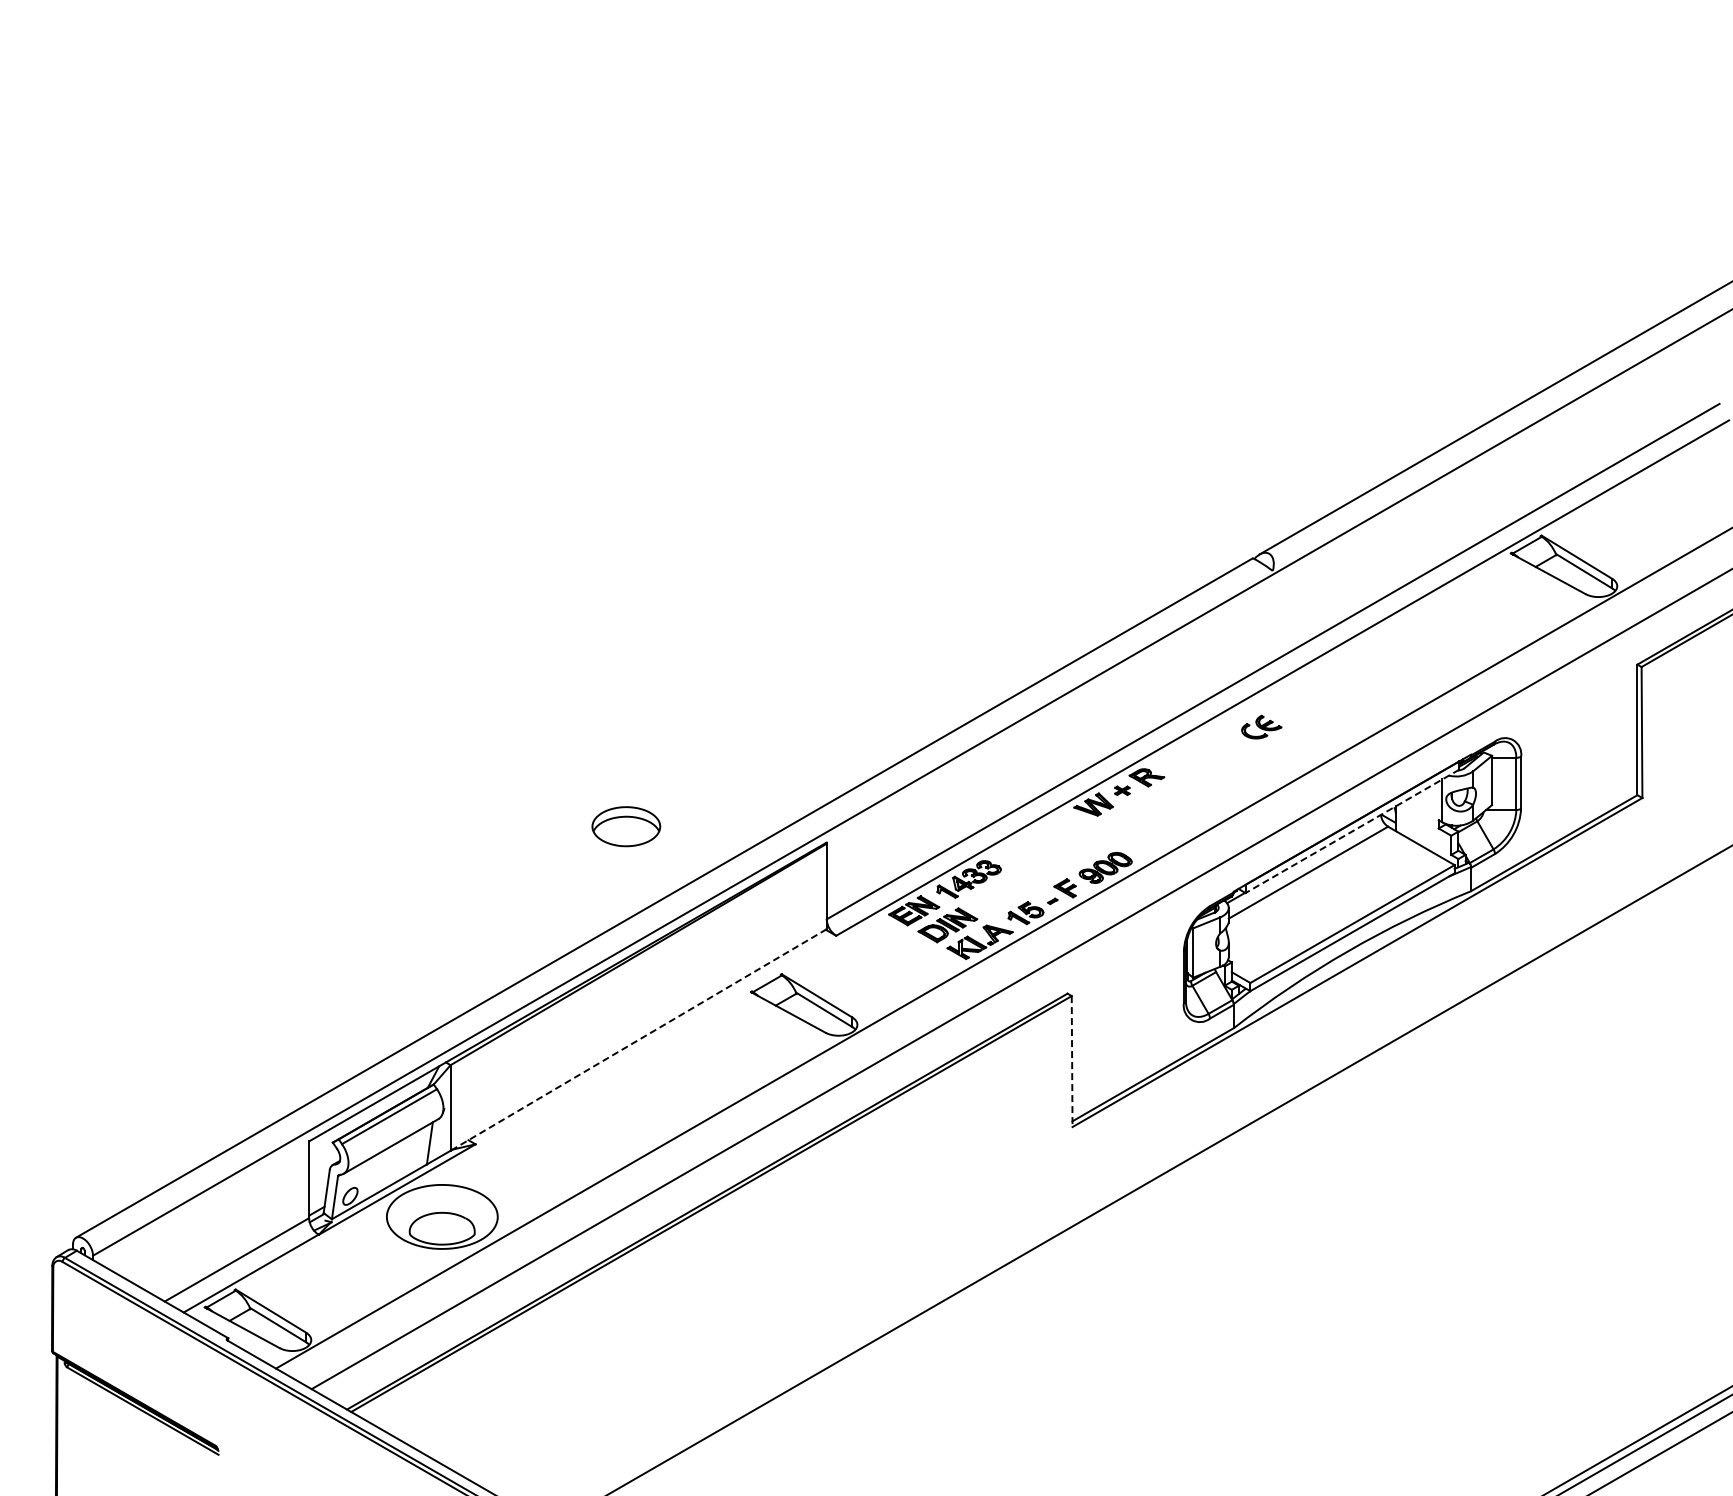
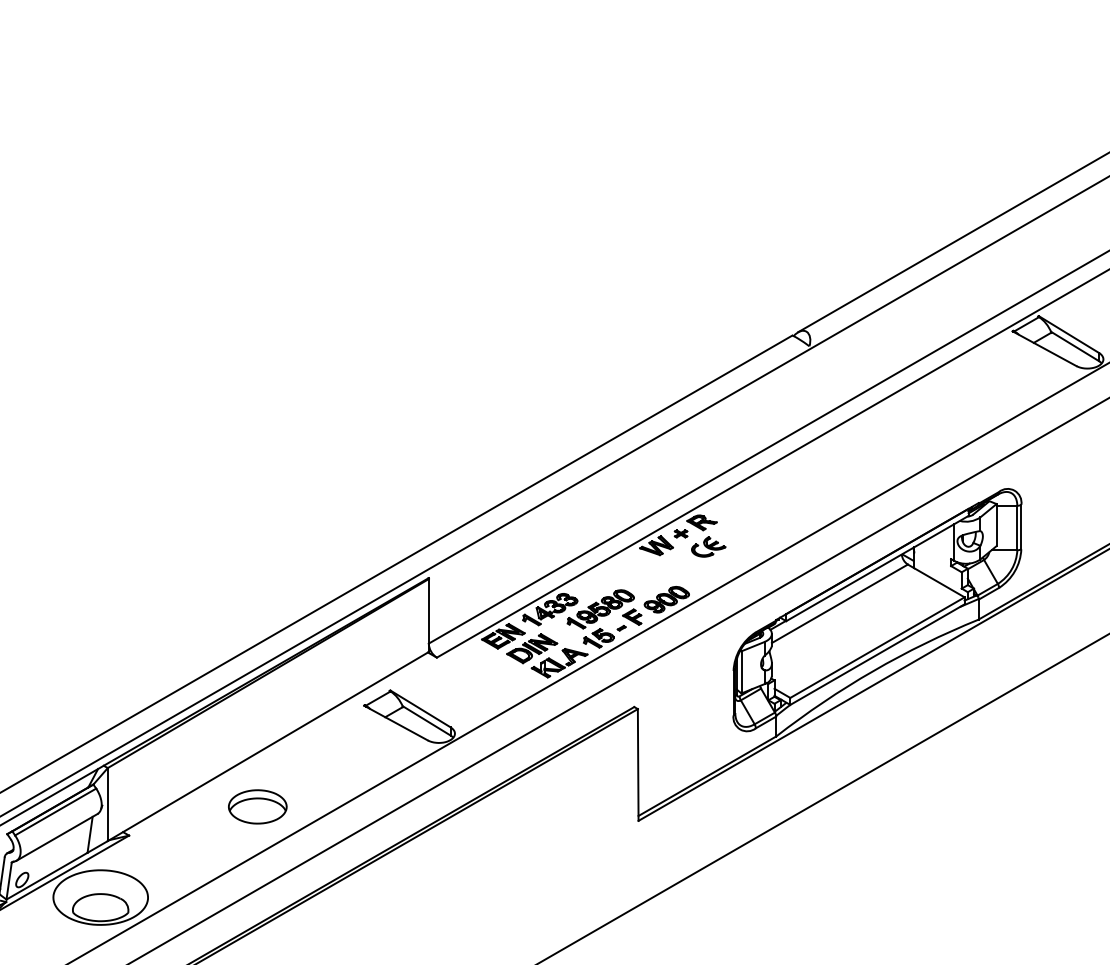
part: (1261, 726) -> (708, 546), moved
part: (626, 826) -> (257, 806), moved
line: (1352, 831) -> (877, 568), dashed -> solid
part: (1028, 878) -> (600, 608), added
line: (638, 1040) -> (268, 747), dashed -> solid
line: (1072, 1062) -> (638, 765), dashed -> solid

